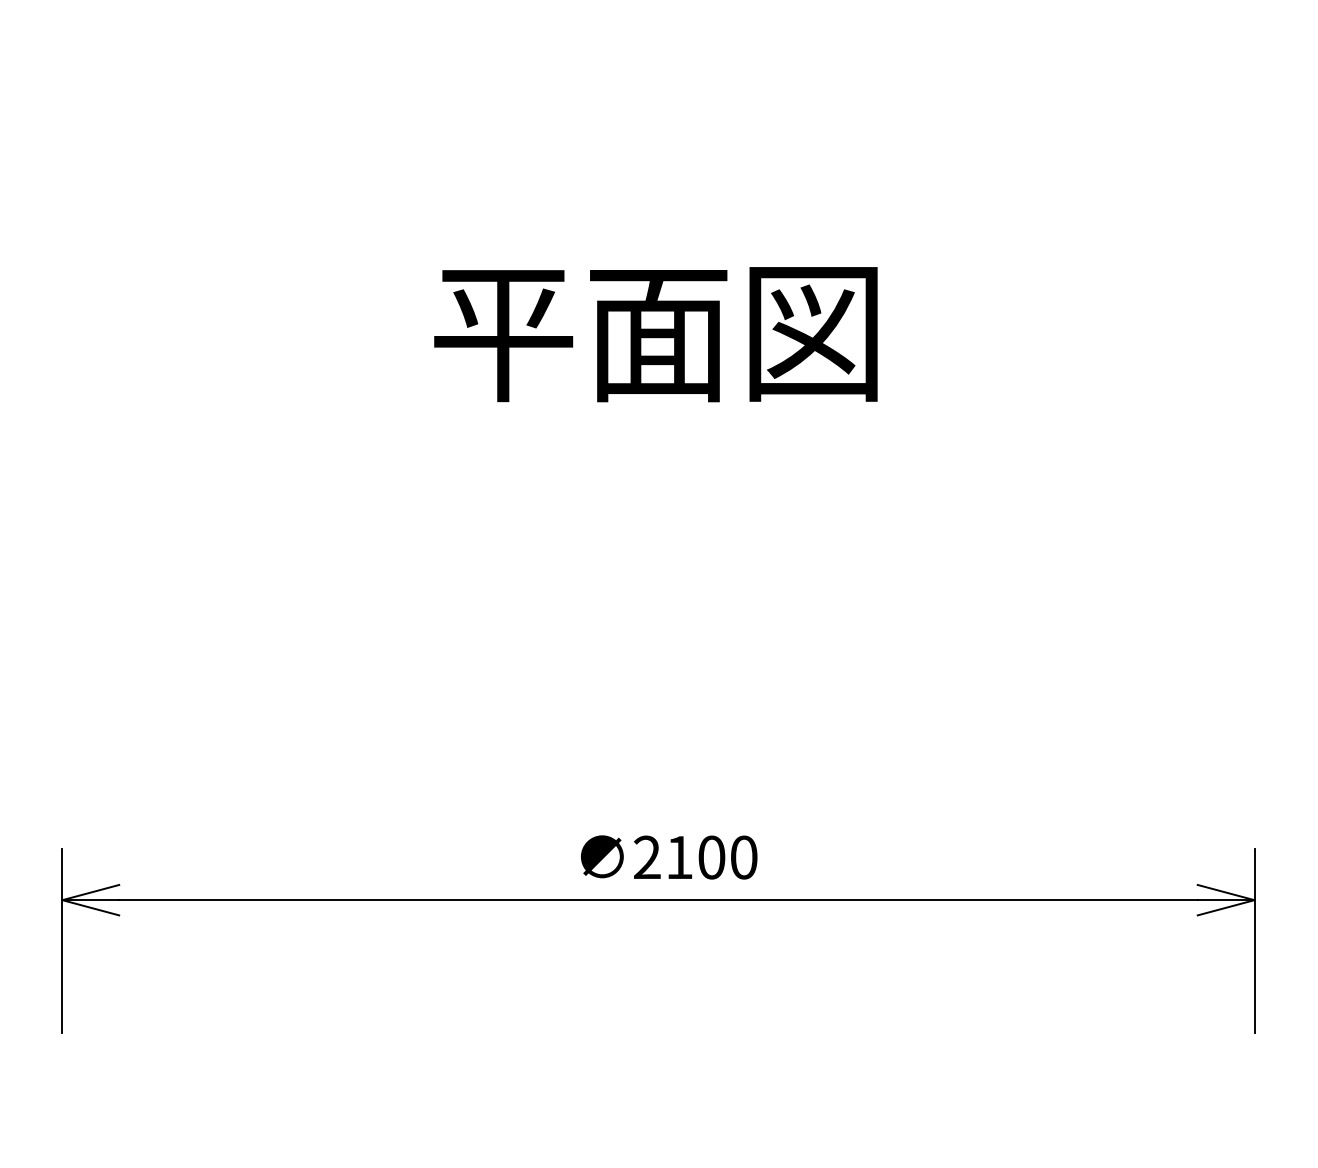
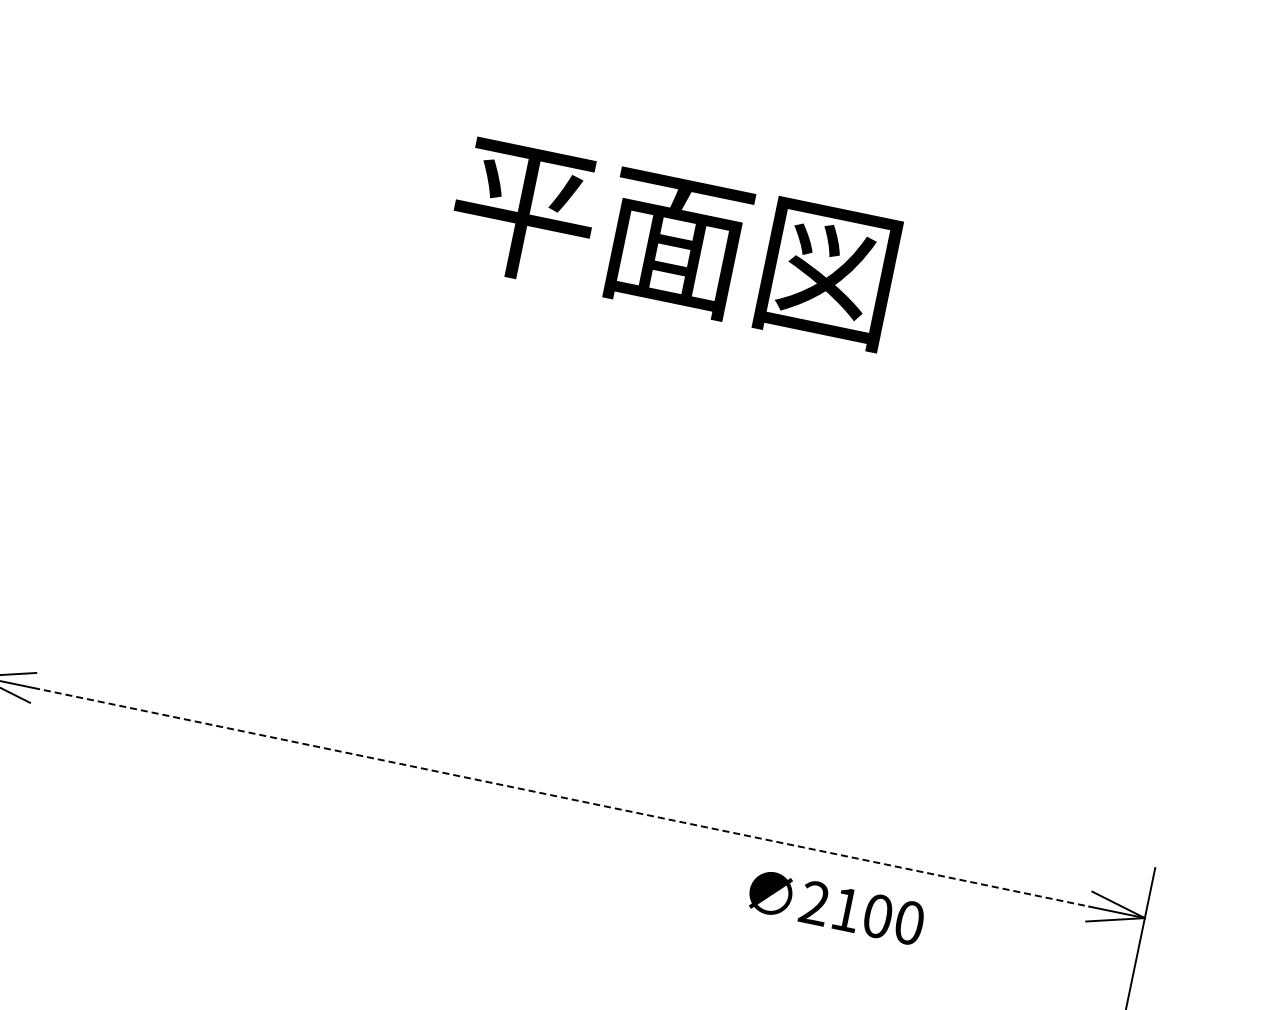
text: (669, 857) -> (836, 907), moved
line: (658, 900) -> (561, 797), solid -> dashed

